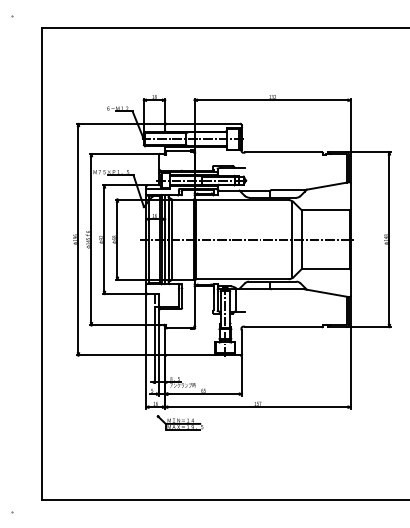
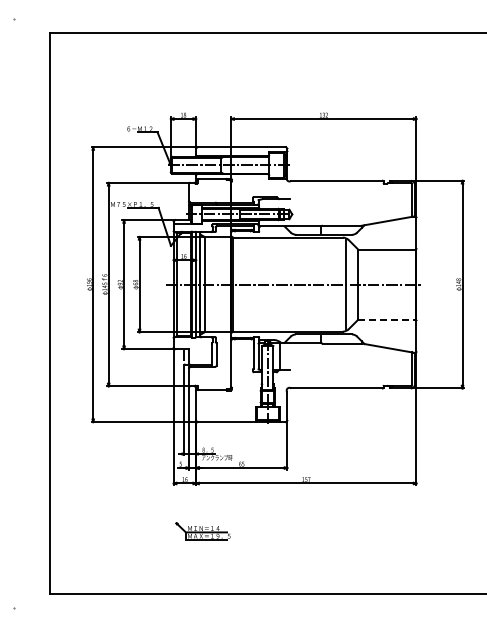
line: (326, 269) -> (387, 319), solid -> dashed
part: (179, 423) -> (202, 531), moved

